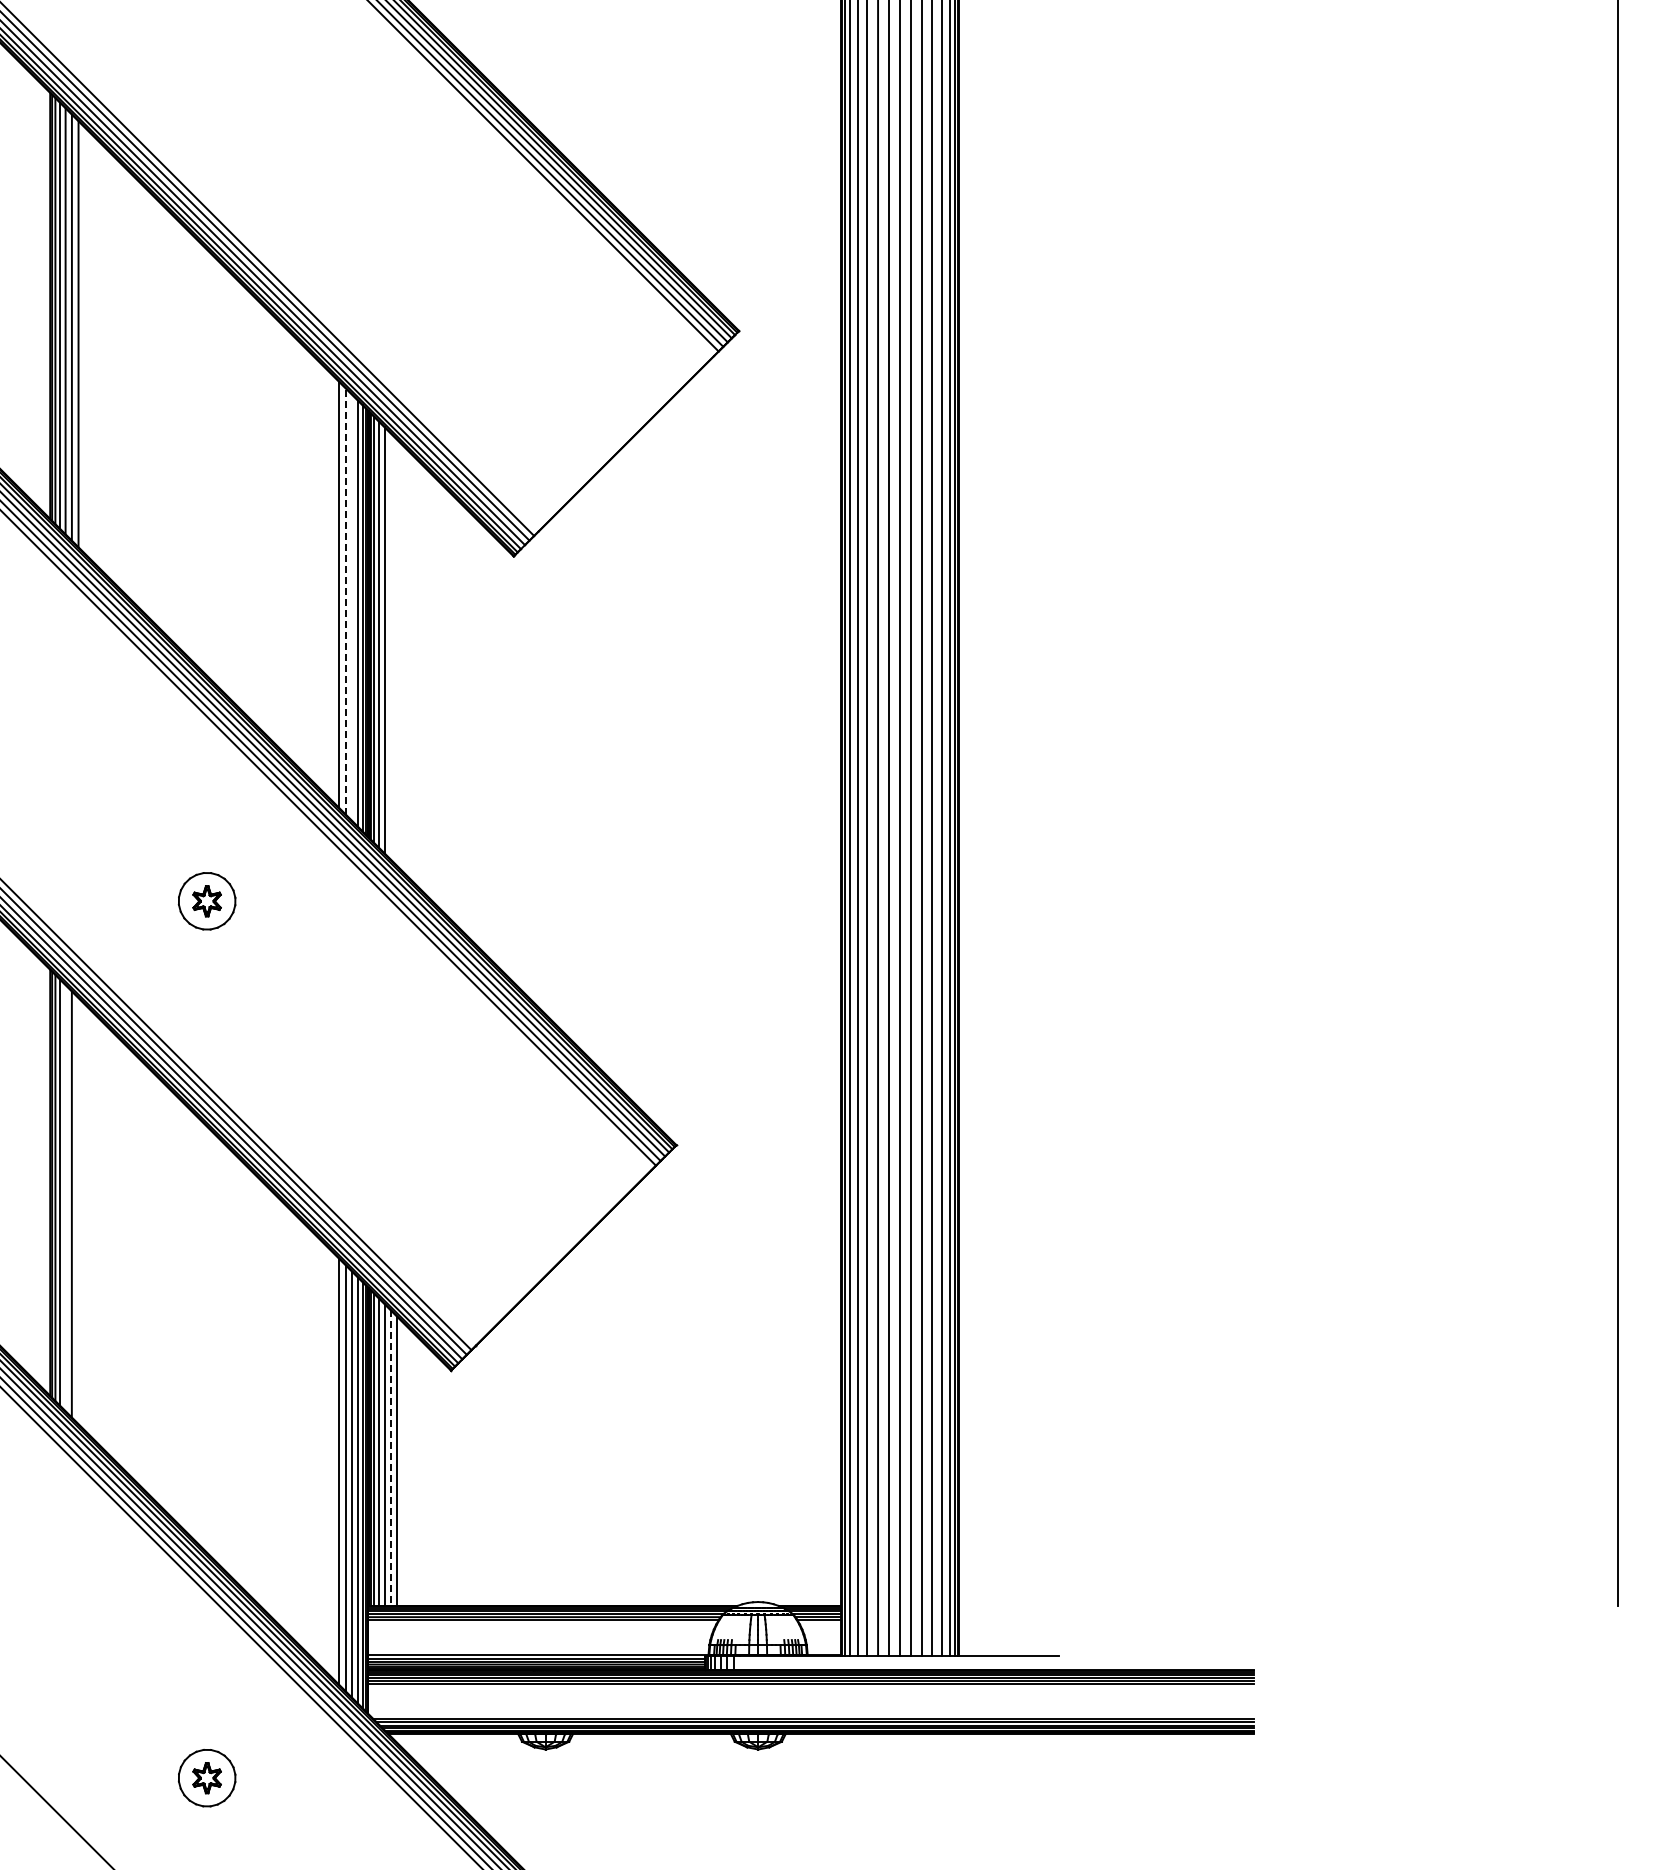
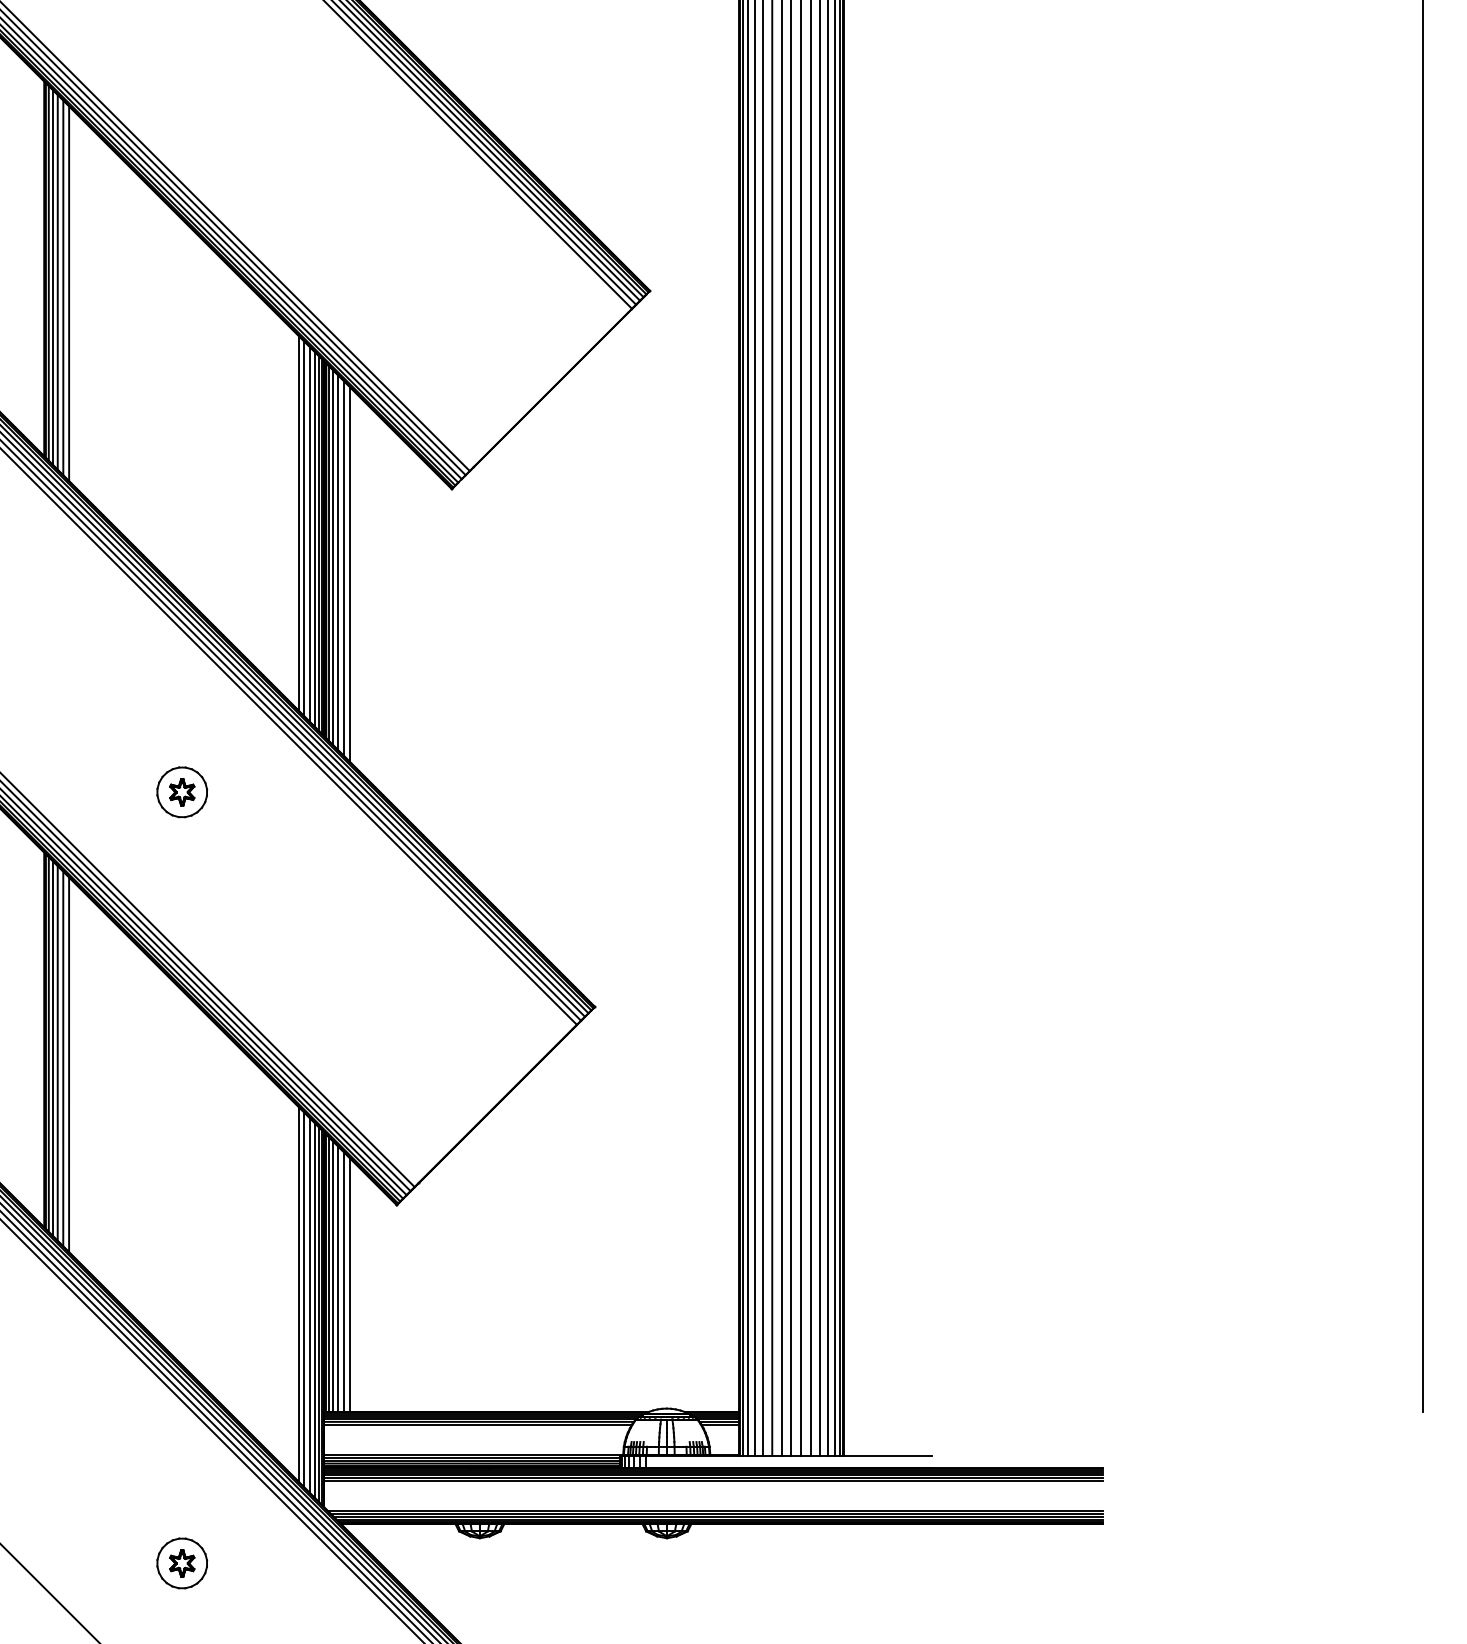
line: (346, 601) -> (304, 528), dashed -> solid
line: (352, 608) -> (310, 534), added
line: (390, 646) -> (343, 568), added
line: (397, 653) -> (349, 574), added
line: (65, 1198) -> (57, 1053), added
line: (78, 1211) -> (69, 1065), added
line: (390, 1458) -> (343, 1282), dashed -> solid

